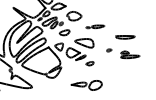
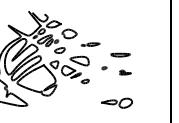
part: (130, 54) -> (125, 72), size x0.6
part: (86, 84) -> (116, 102), moved

